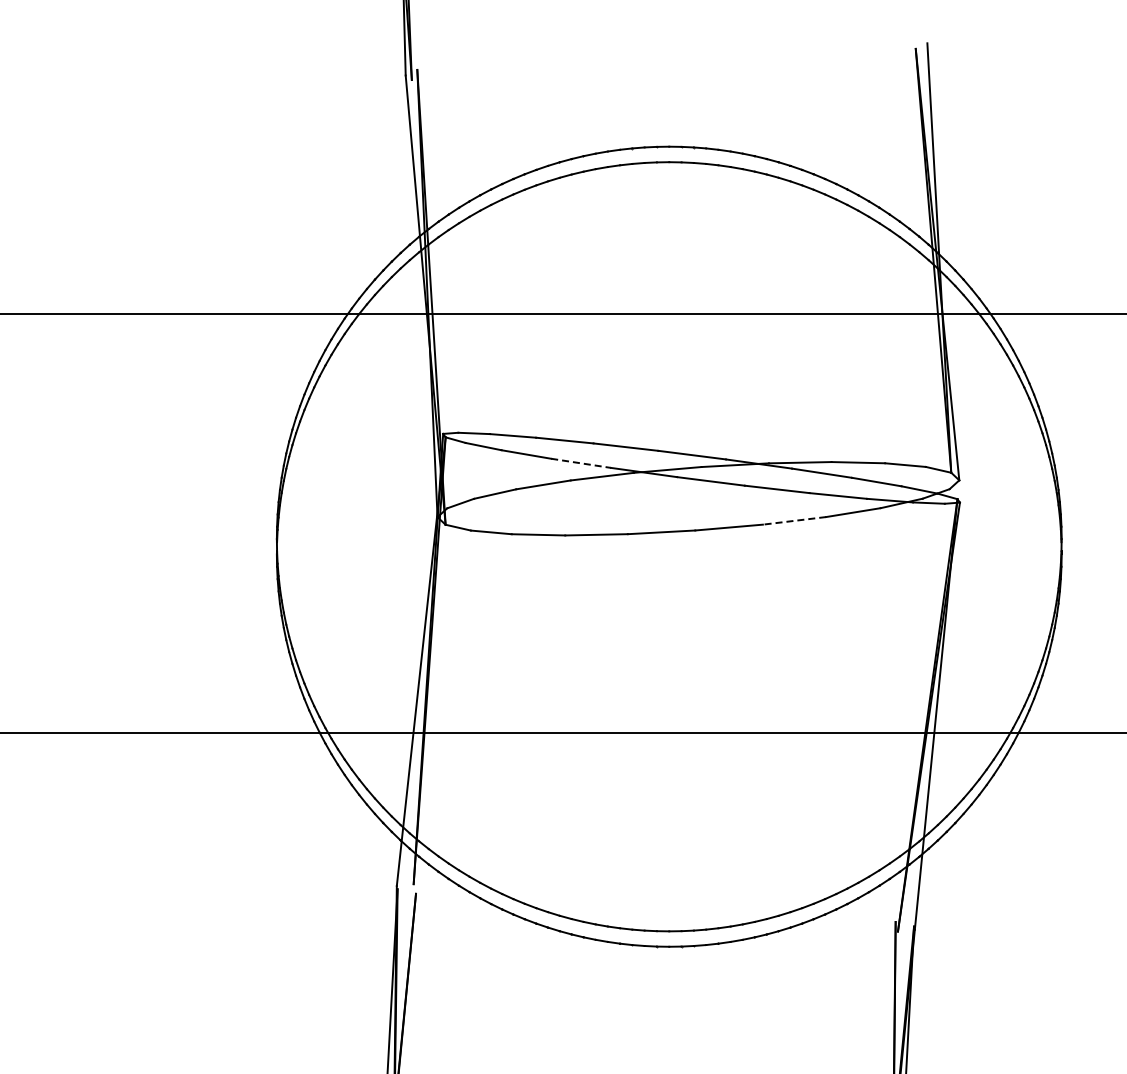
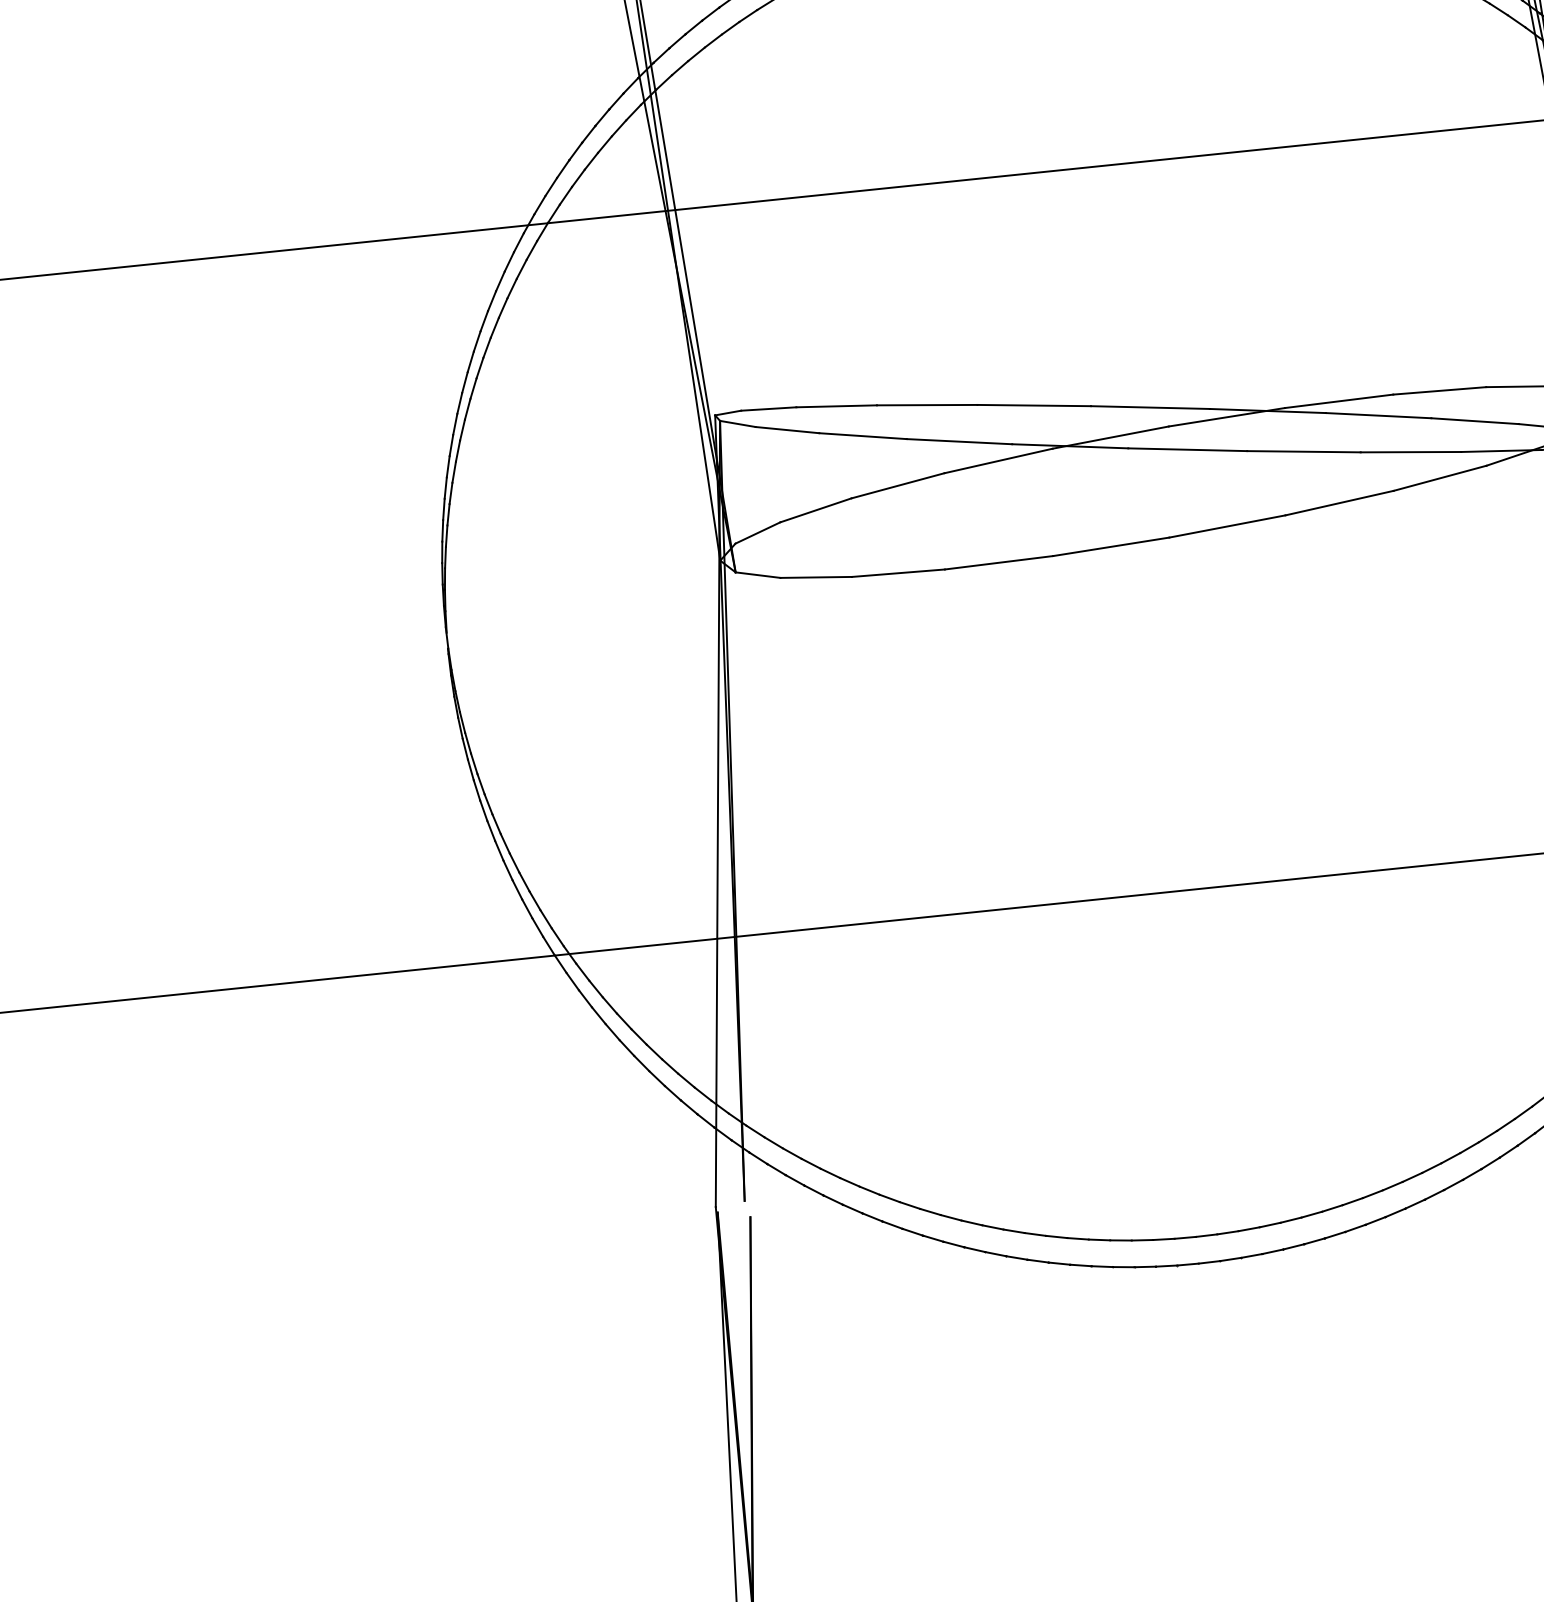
line: (581, 463) -> (960, 441), dashed -> solid
line: (794, 520) -> (1339, 502), dashed -> solid

